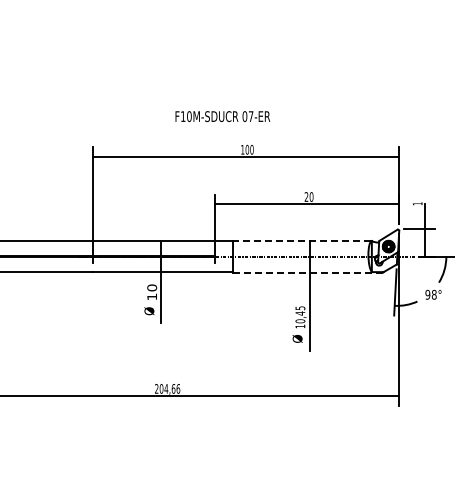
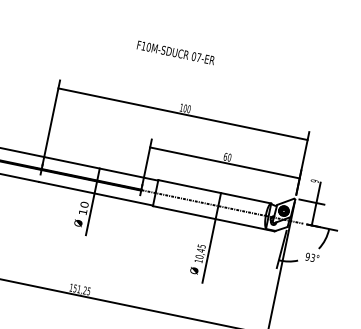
text: (222, 116) -> (175, 52), moved
text: (306, 196) -> (225, 156), 20 -> 60
text: (417, 203) -> (314, 180), 1 -> 9
line: (301, 240) -> (214, 191), dashed -> solid
line: (307, 272) -> (213, 218), dashed -> solid
text: (433, 294) -> (312, 257), 98° -> 93°
text: (167, 388) -> (80, 289), 204,66 -> 151,25

